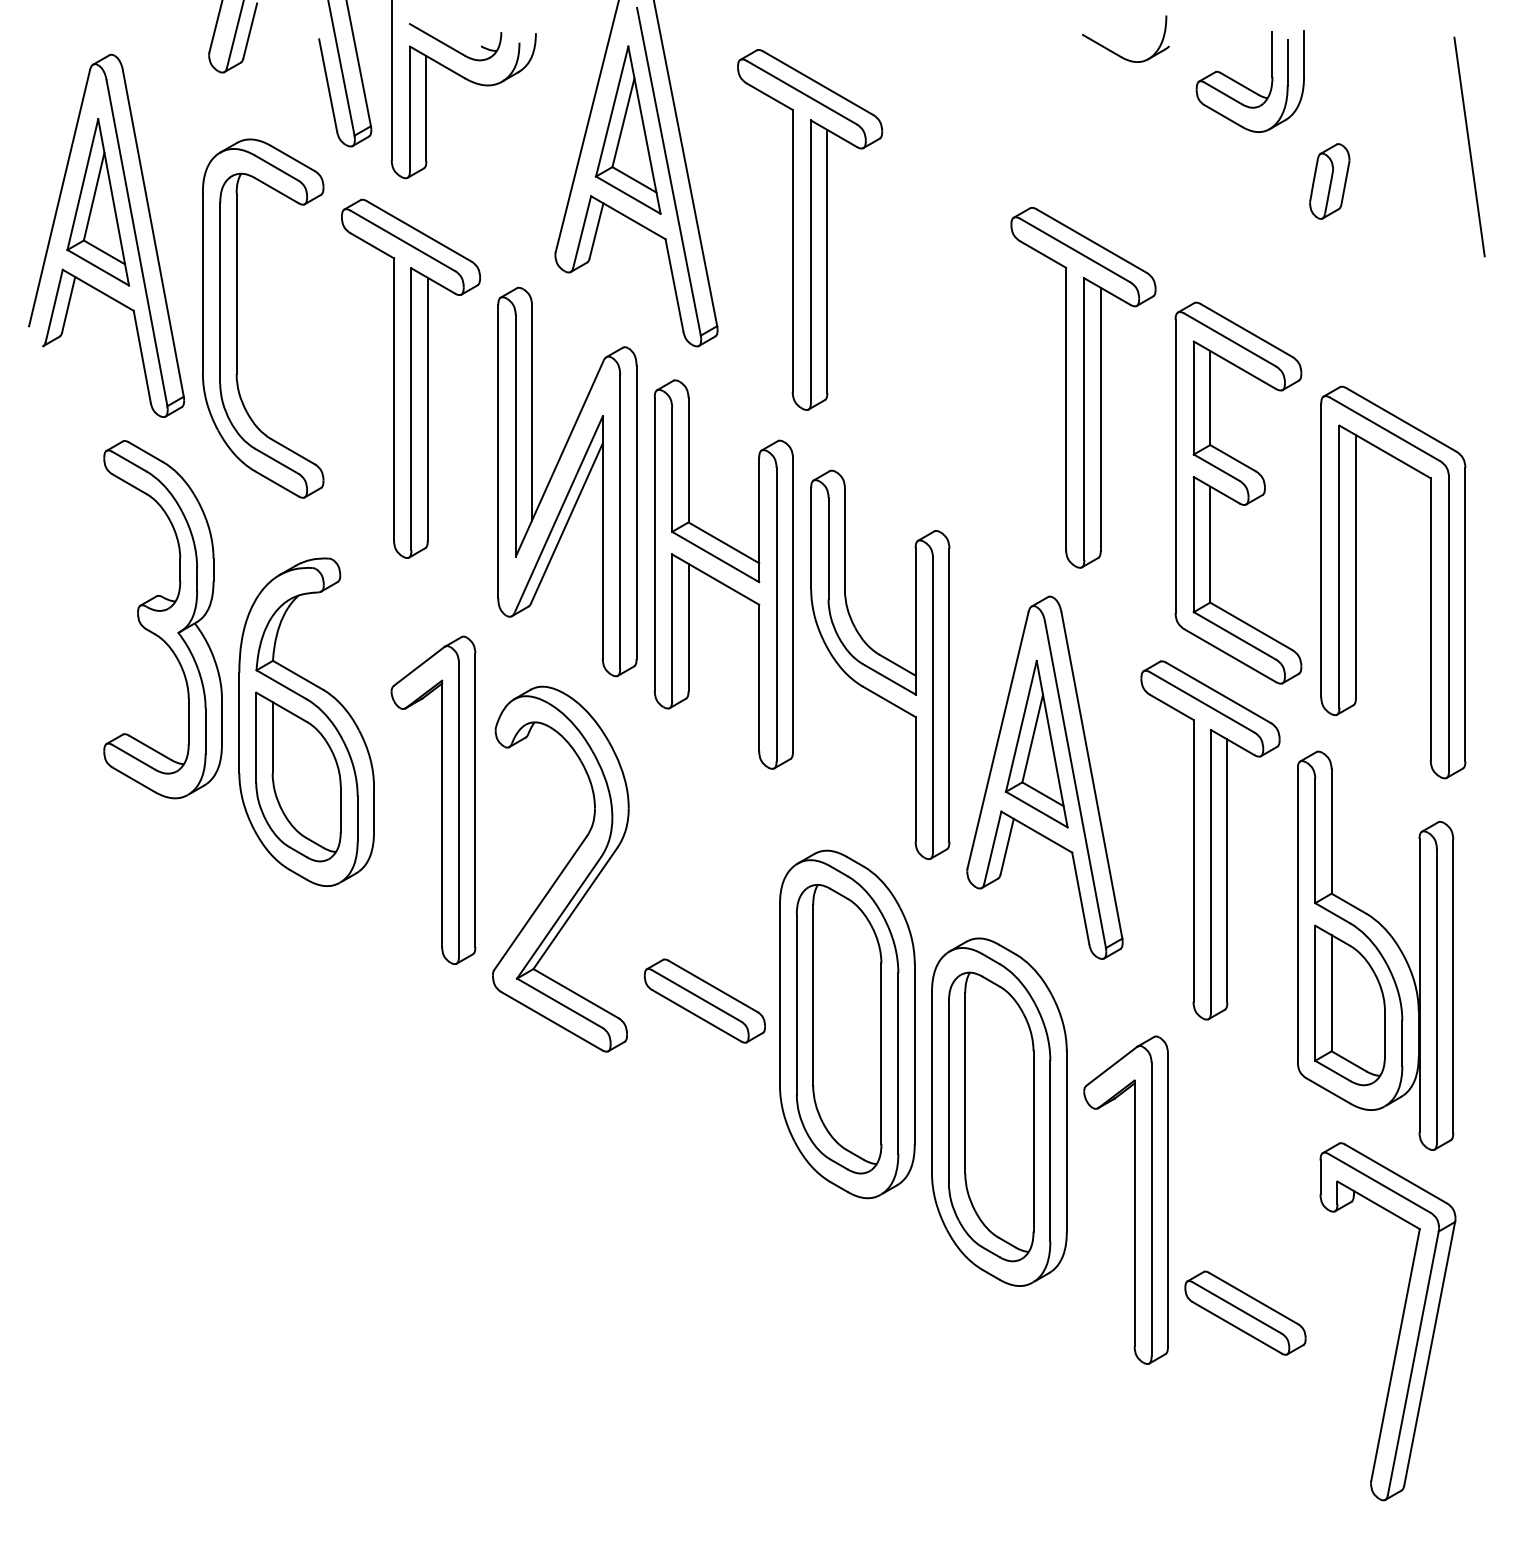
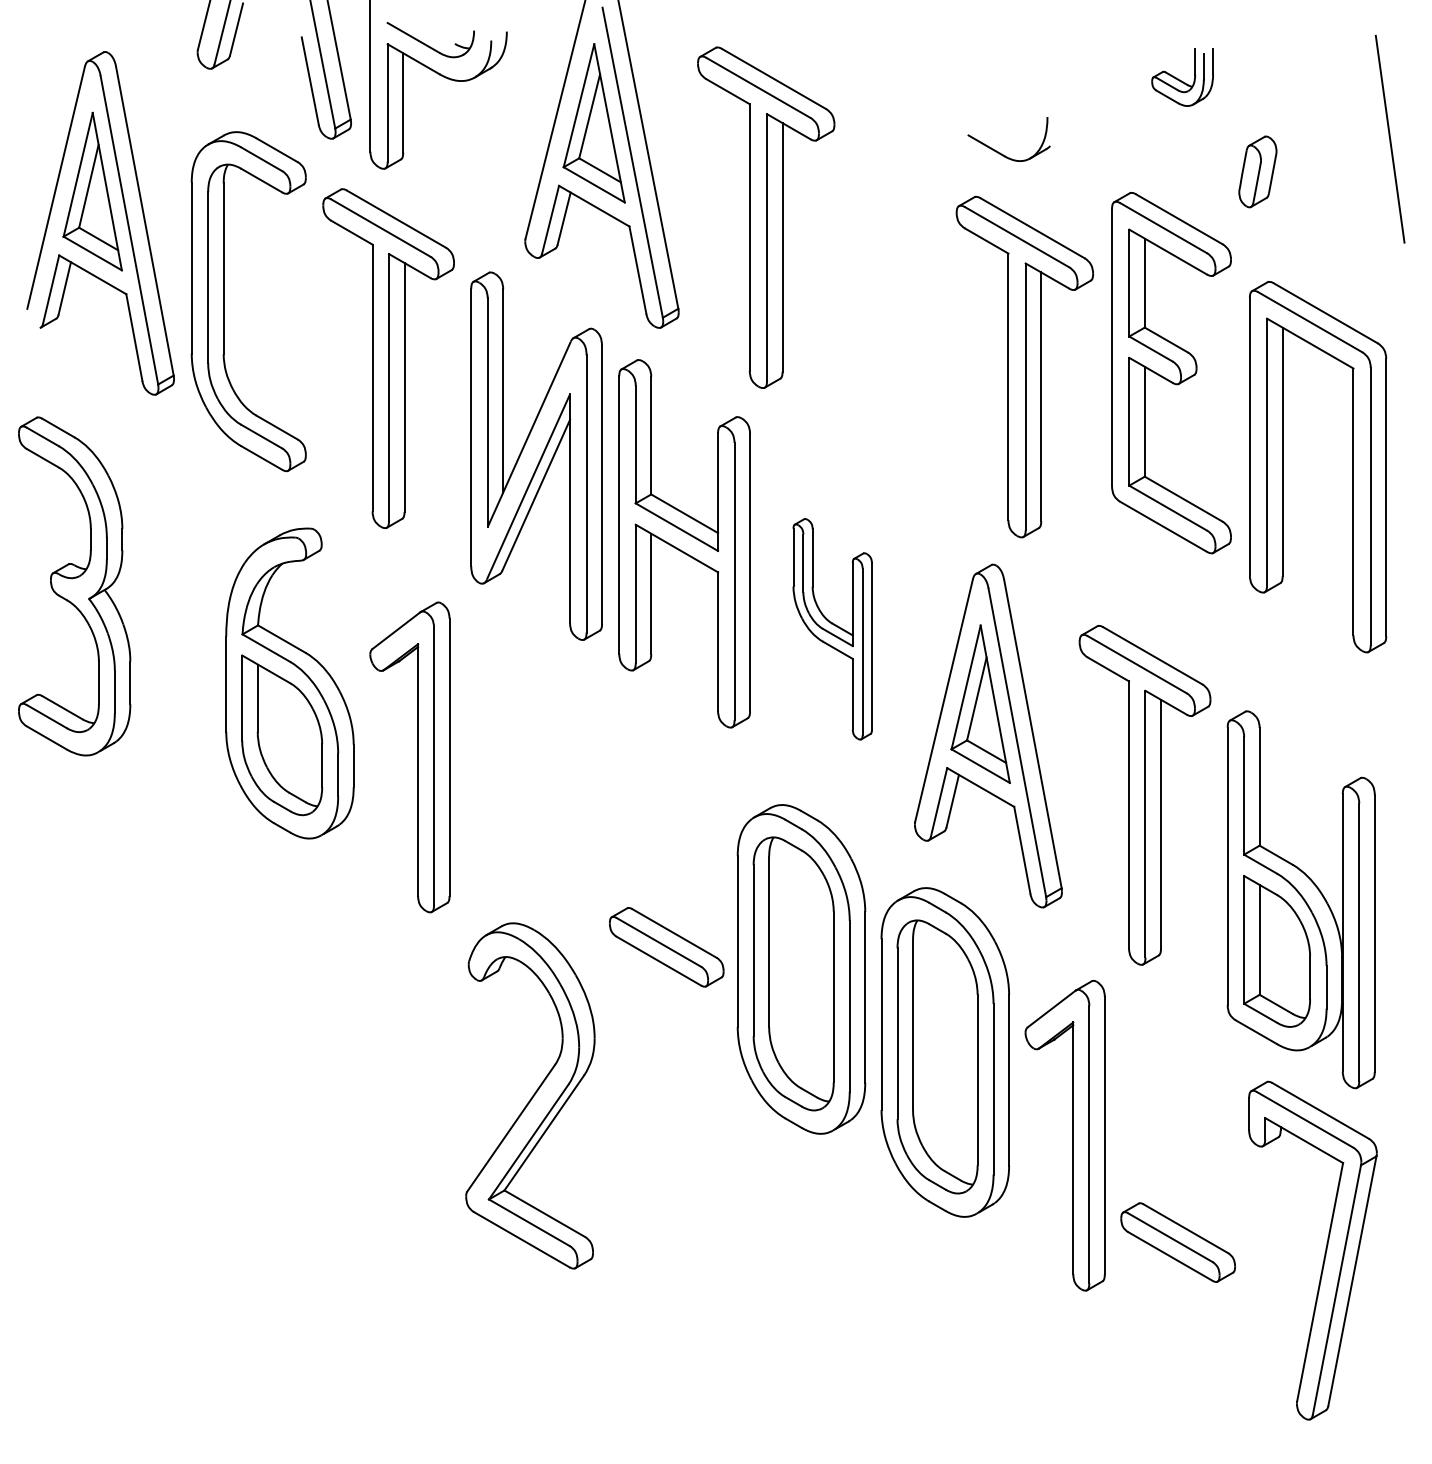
part: (1117, 53) -> (1001, 152), moved
part: (1249, 81) -> (1181, 77), size x0.6
part: (1238, 492) -> (1171, 372), moved
part: (1356, 582) -> (1283, 467), moved
part: (162, 619) -> (74, 586), moved
part: (880, 664) -> (832, 628), size x0.6
part: (560, 868) -> (530, 1095), moved

